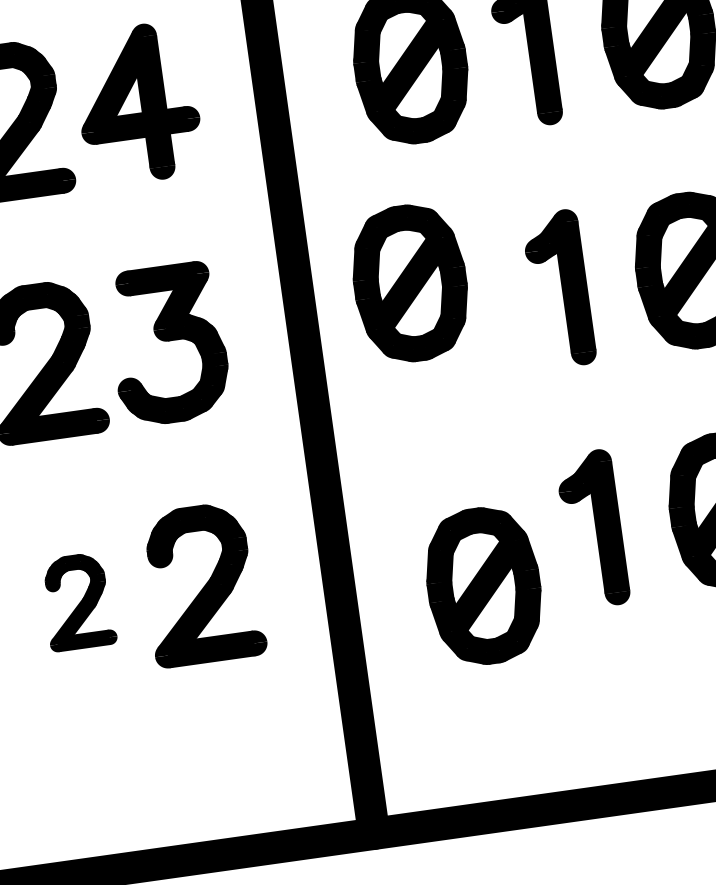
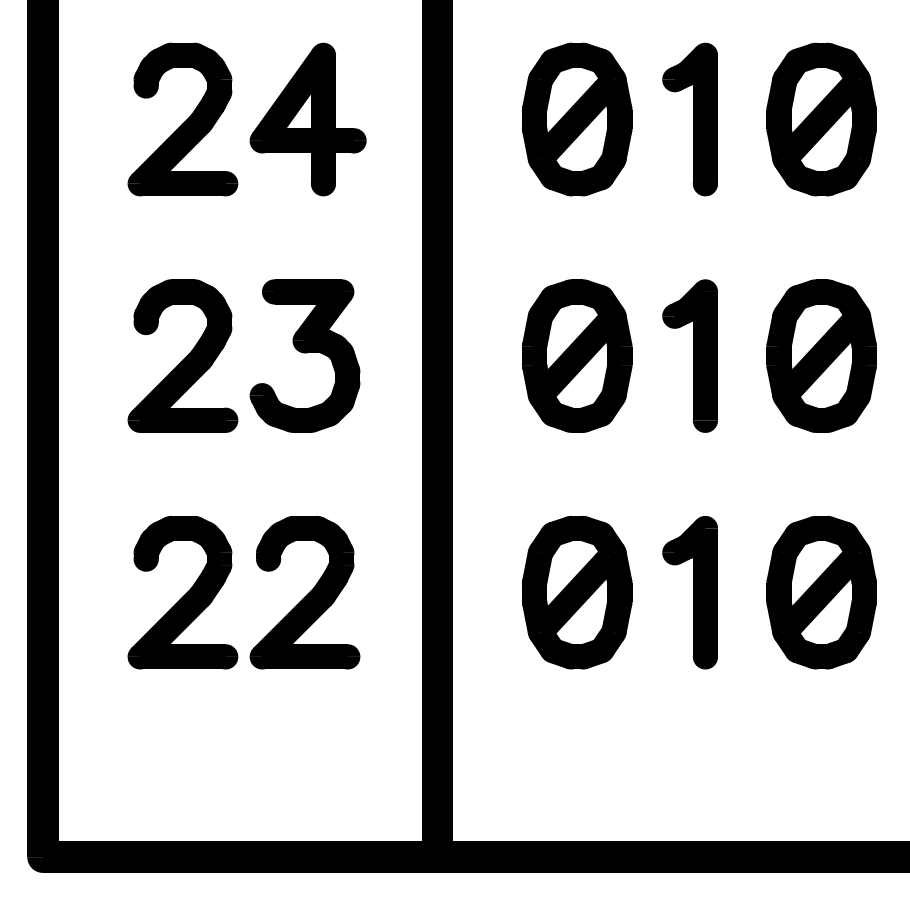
part: (410, 282) -> (577, 355), moved
part: (484, 585) -> (577, 592), moved
part: (77, 601) -> (182, 592), size x1.67

